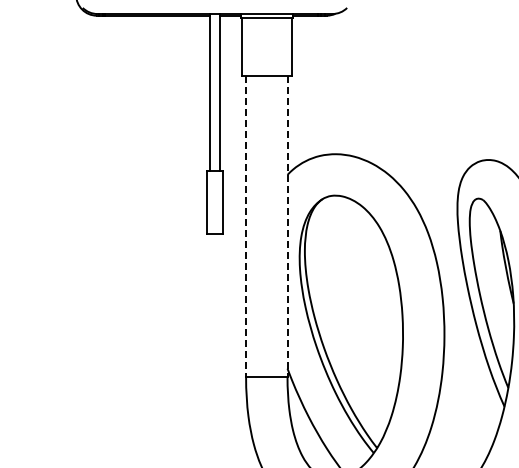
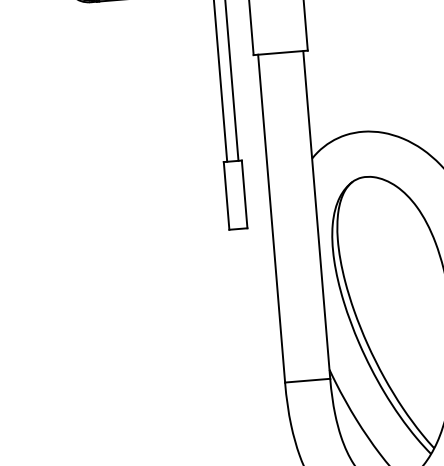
line: (246, 227) -> (272, 219), dashed -> solid
line: (287, 227) -> (316, 215), dashed -> solid

